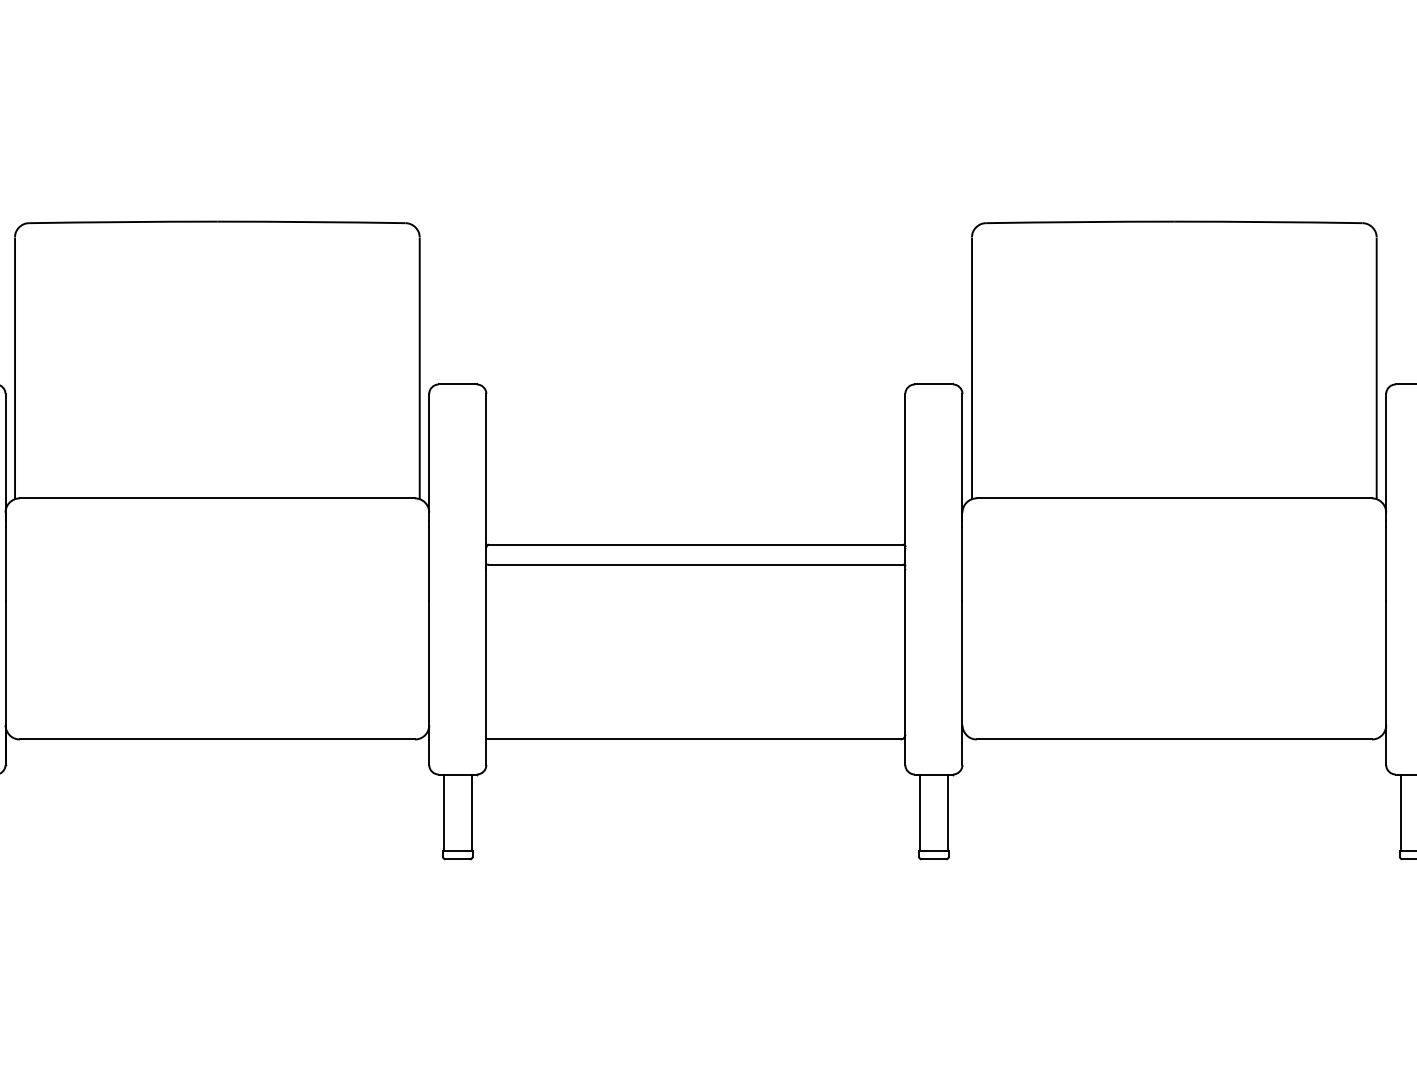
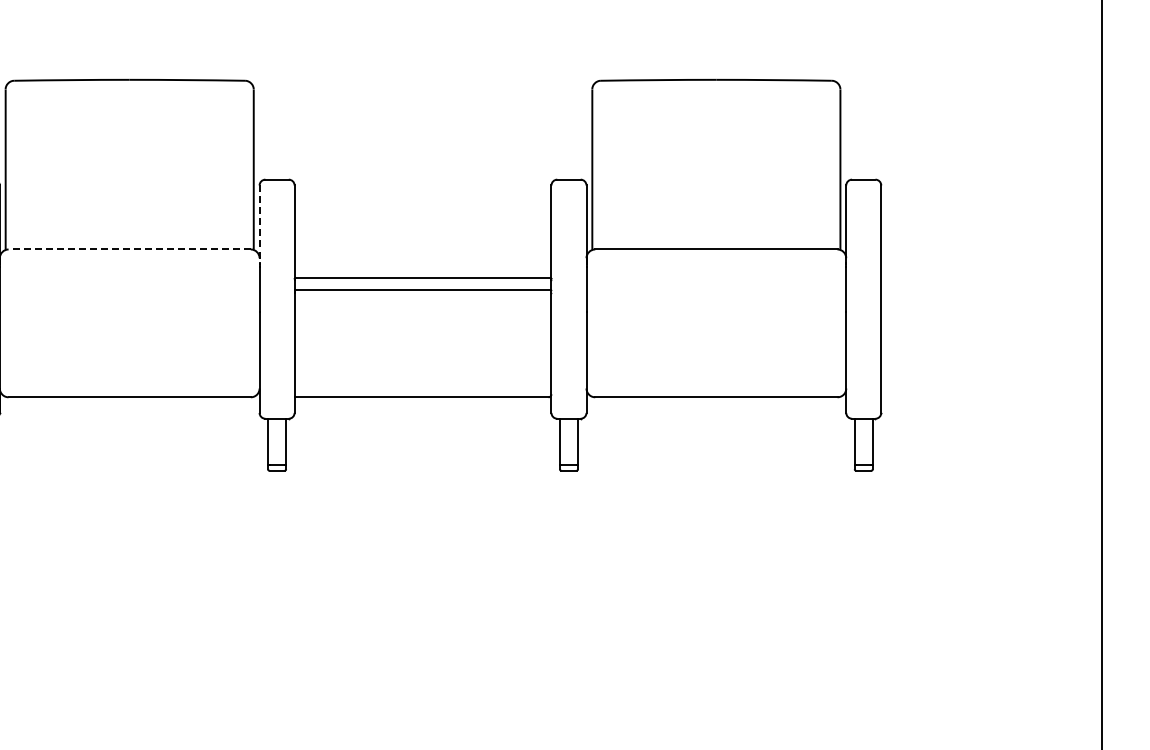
line: (429, 457) -> (259, 224), solid -> dashed
line: (217, 498) -> (129, 249), solid -> dashed

